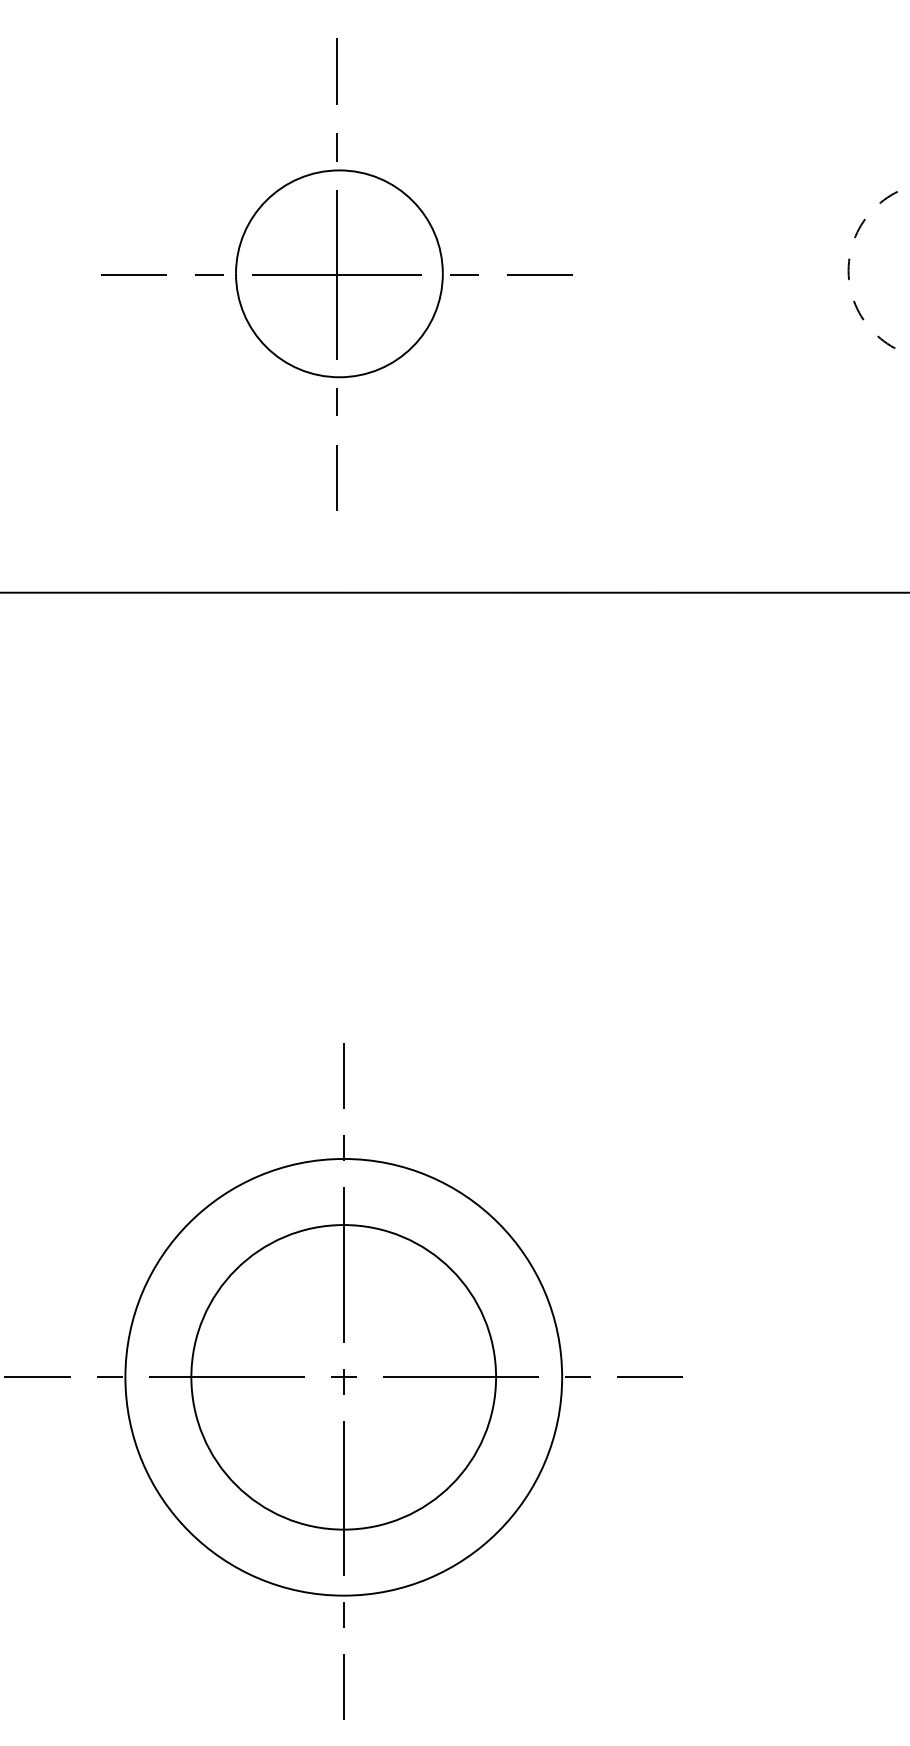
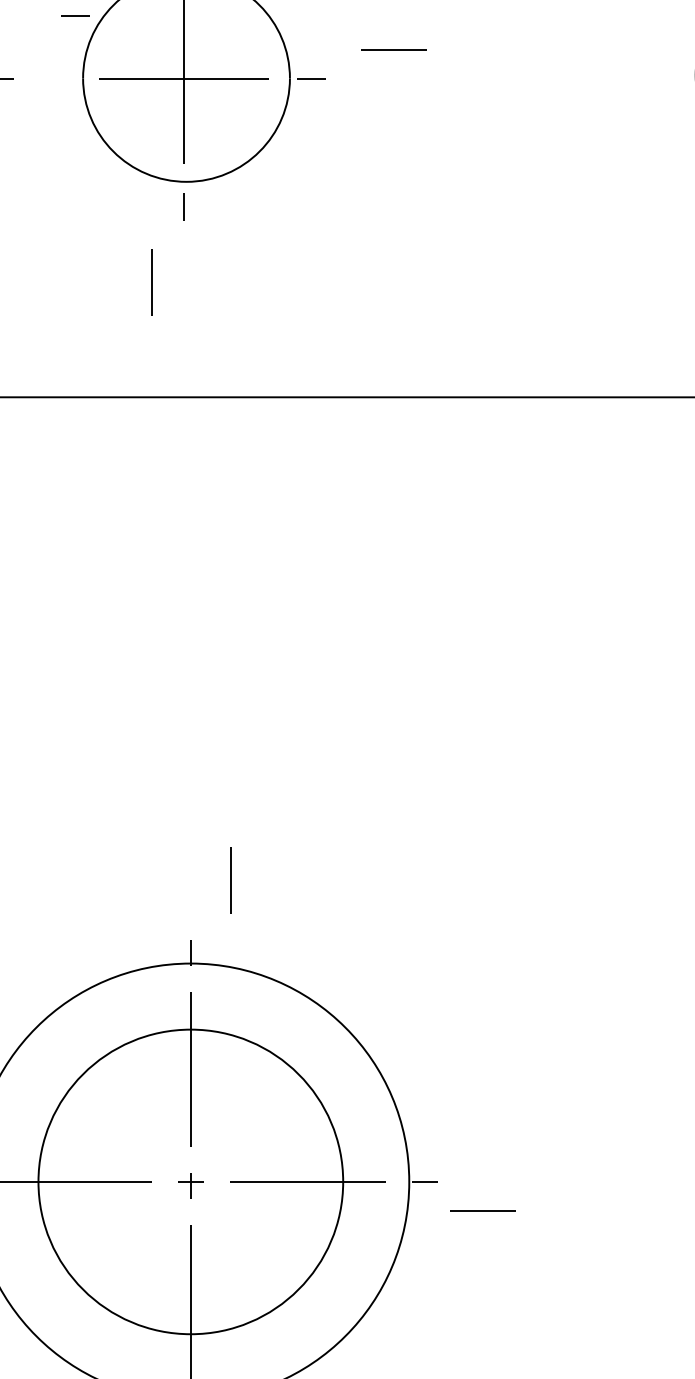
line: (209, 274) -> (75, 16), moved
line: (539, 274) -> (393, 50), moved
line: (336, 477) -> (151, 282), moved
line: (343, 1075) -> (230, 880), moved
line: (649, 1376) -> (482, 1210), moved

